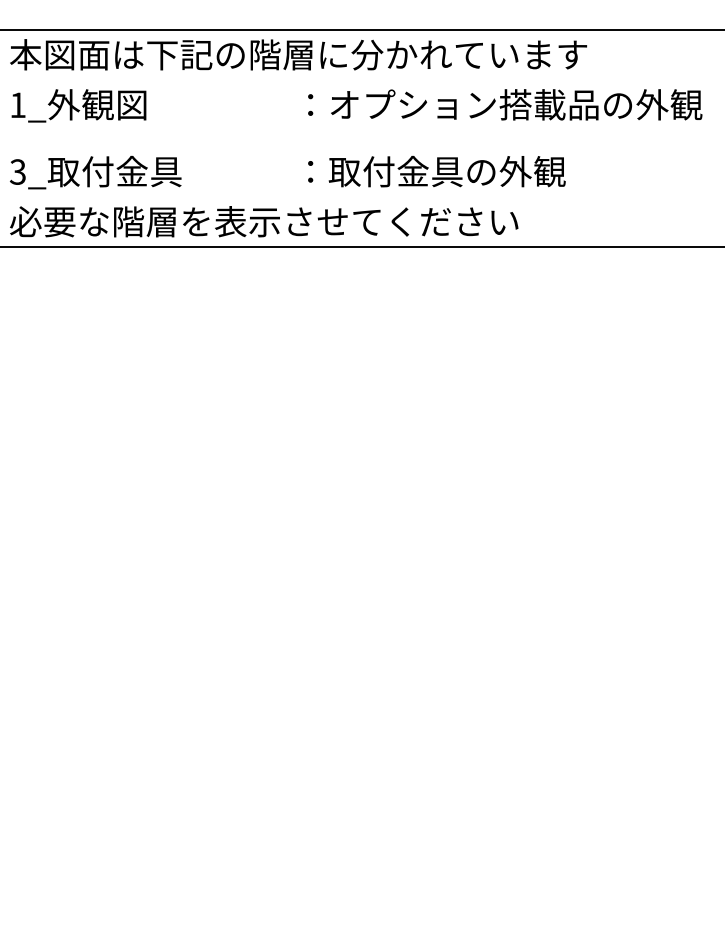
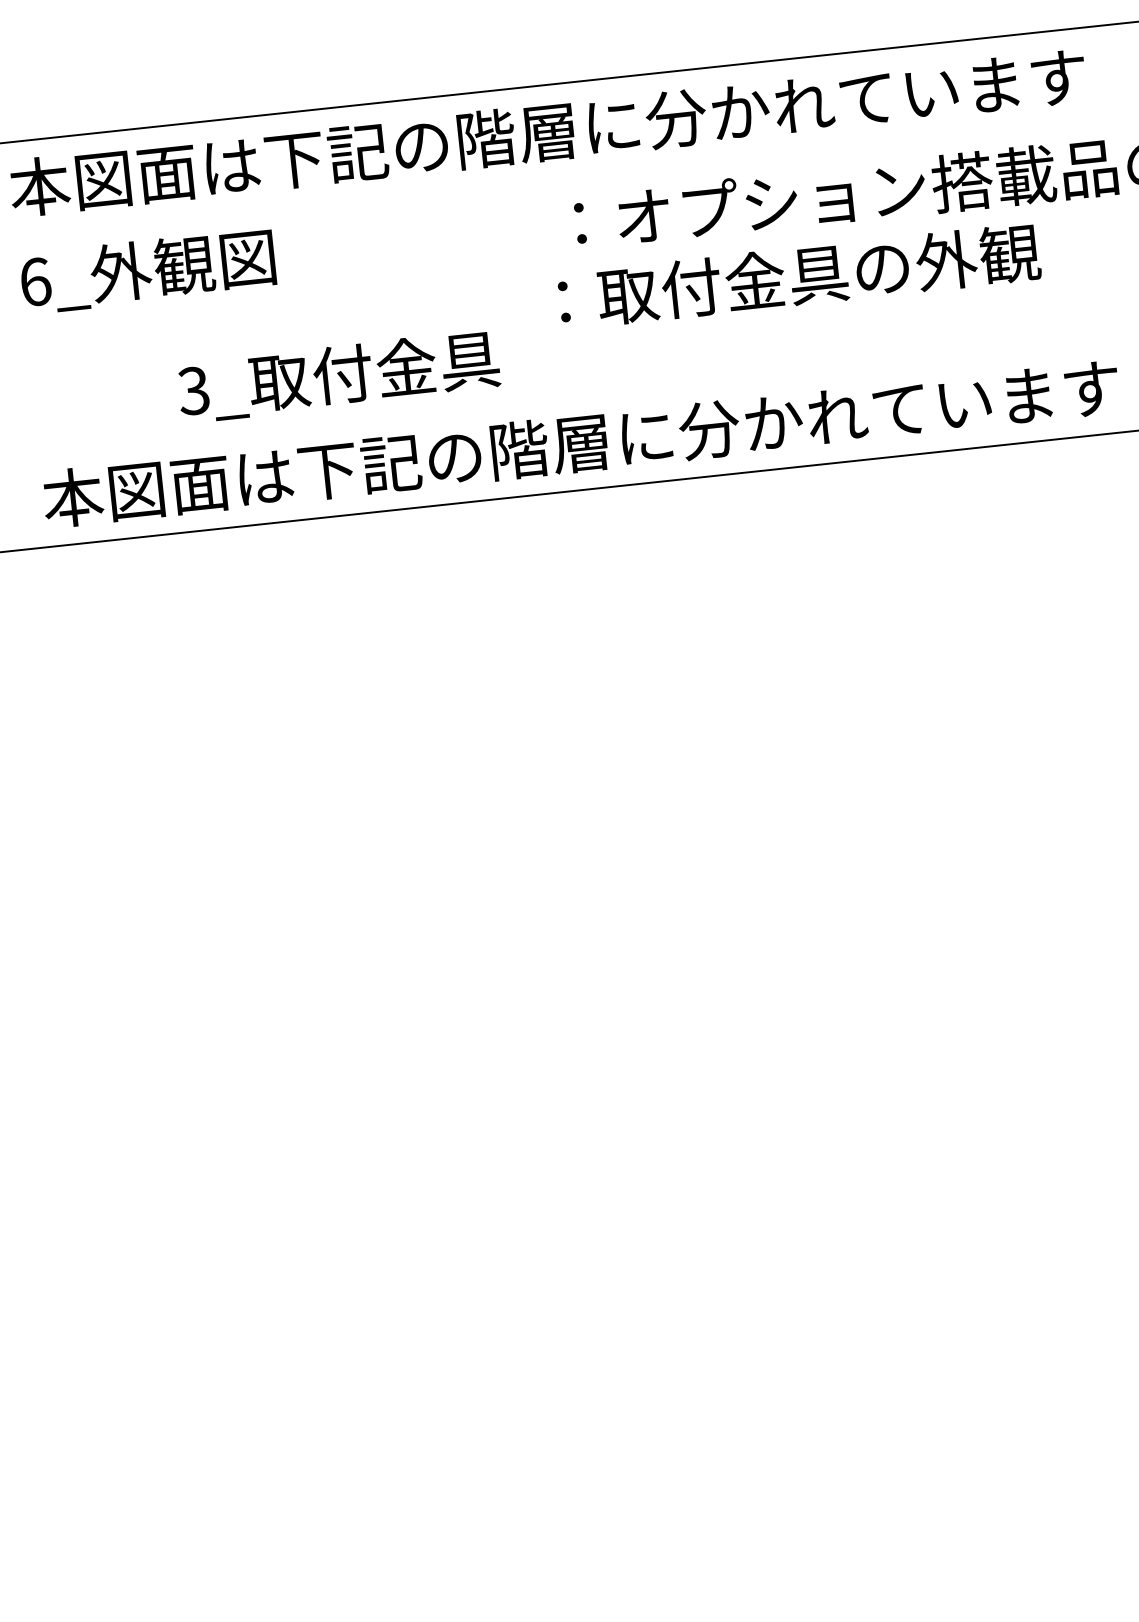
text: (18, 105) -> (36, 282), 1_ -> 6_
text: (436, 171) -> (798, 276), moved
text: (95, 172) -> (338, 376), moved
text: (298, 221) -> (581, 442), 必要な階層を表示させてください -> 本図面は下記の階層に分かれています

